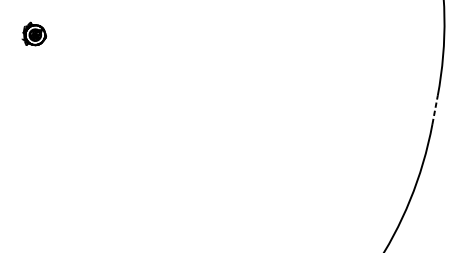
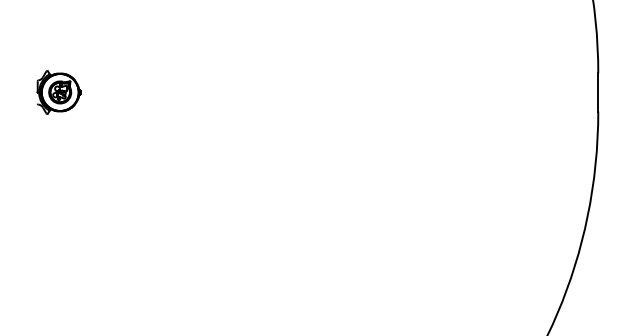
part: (34, 34) -> (58, 92), size x1.43
line: (435, 109) -> (598, 92), dashed -> solid

